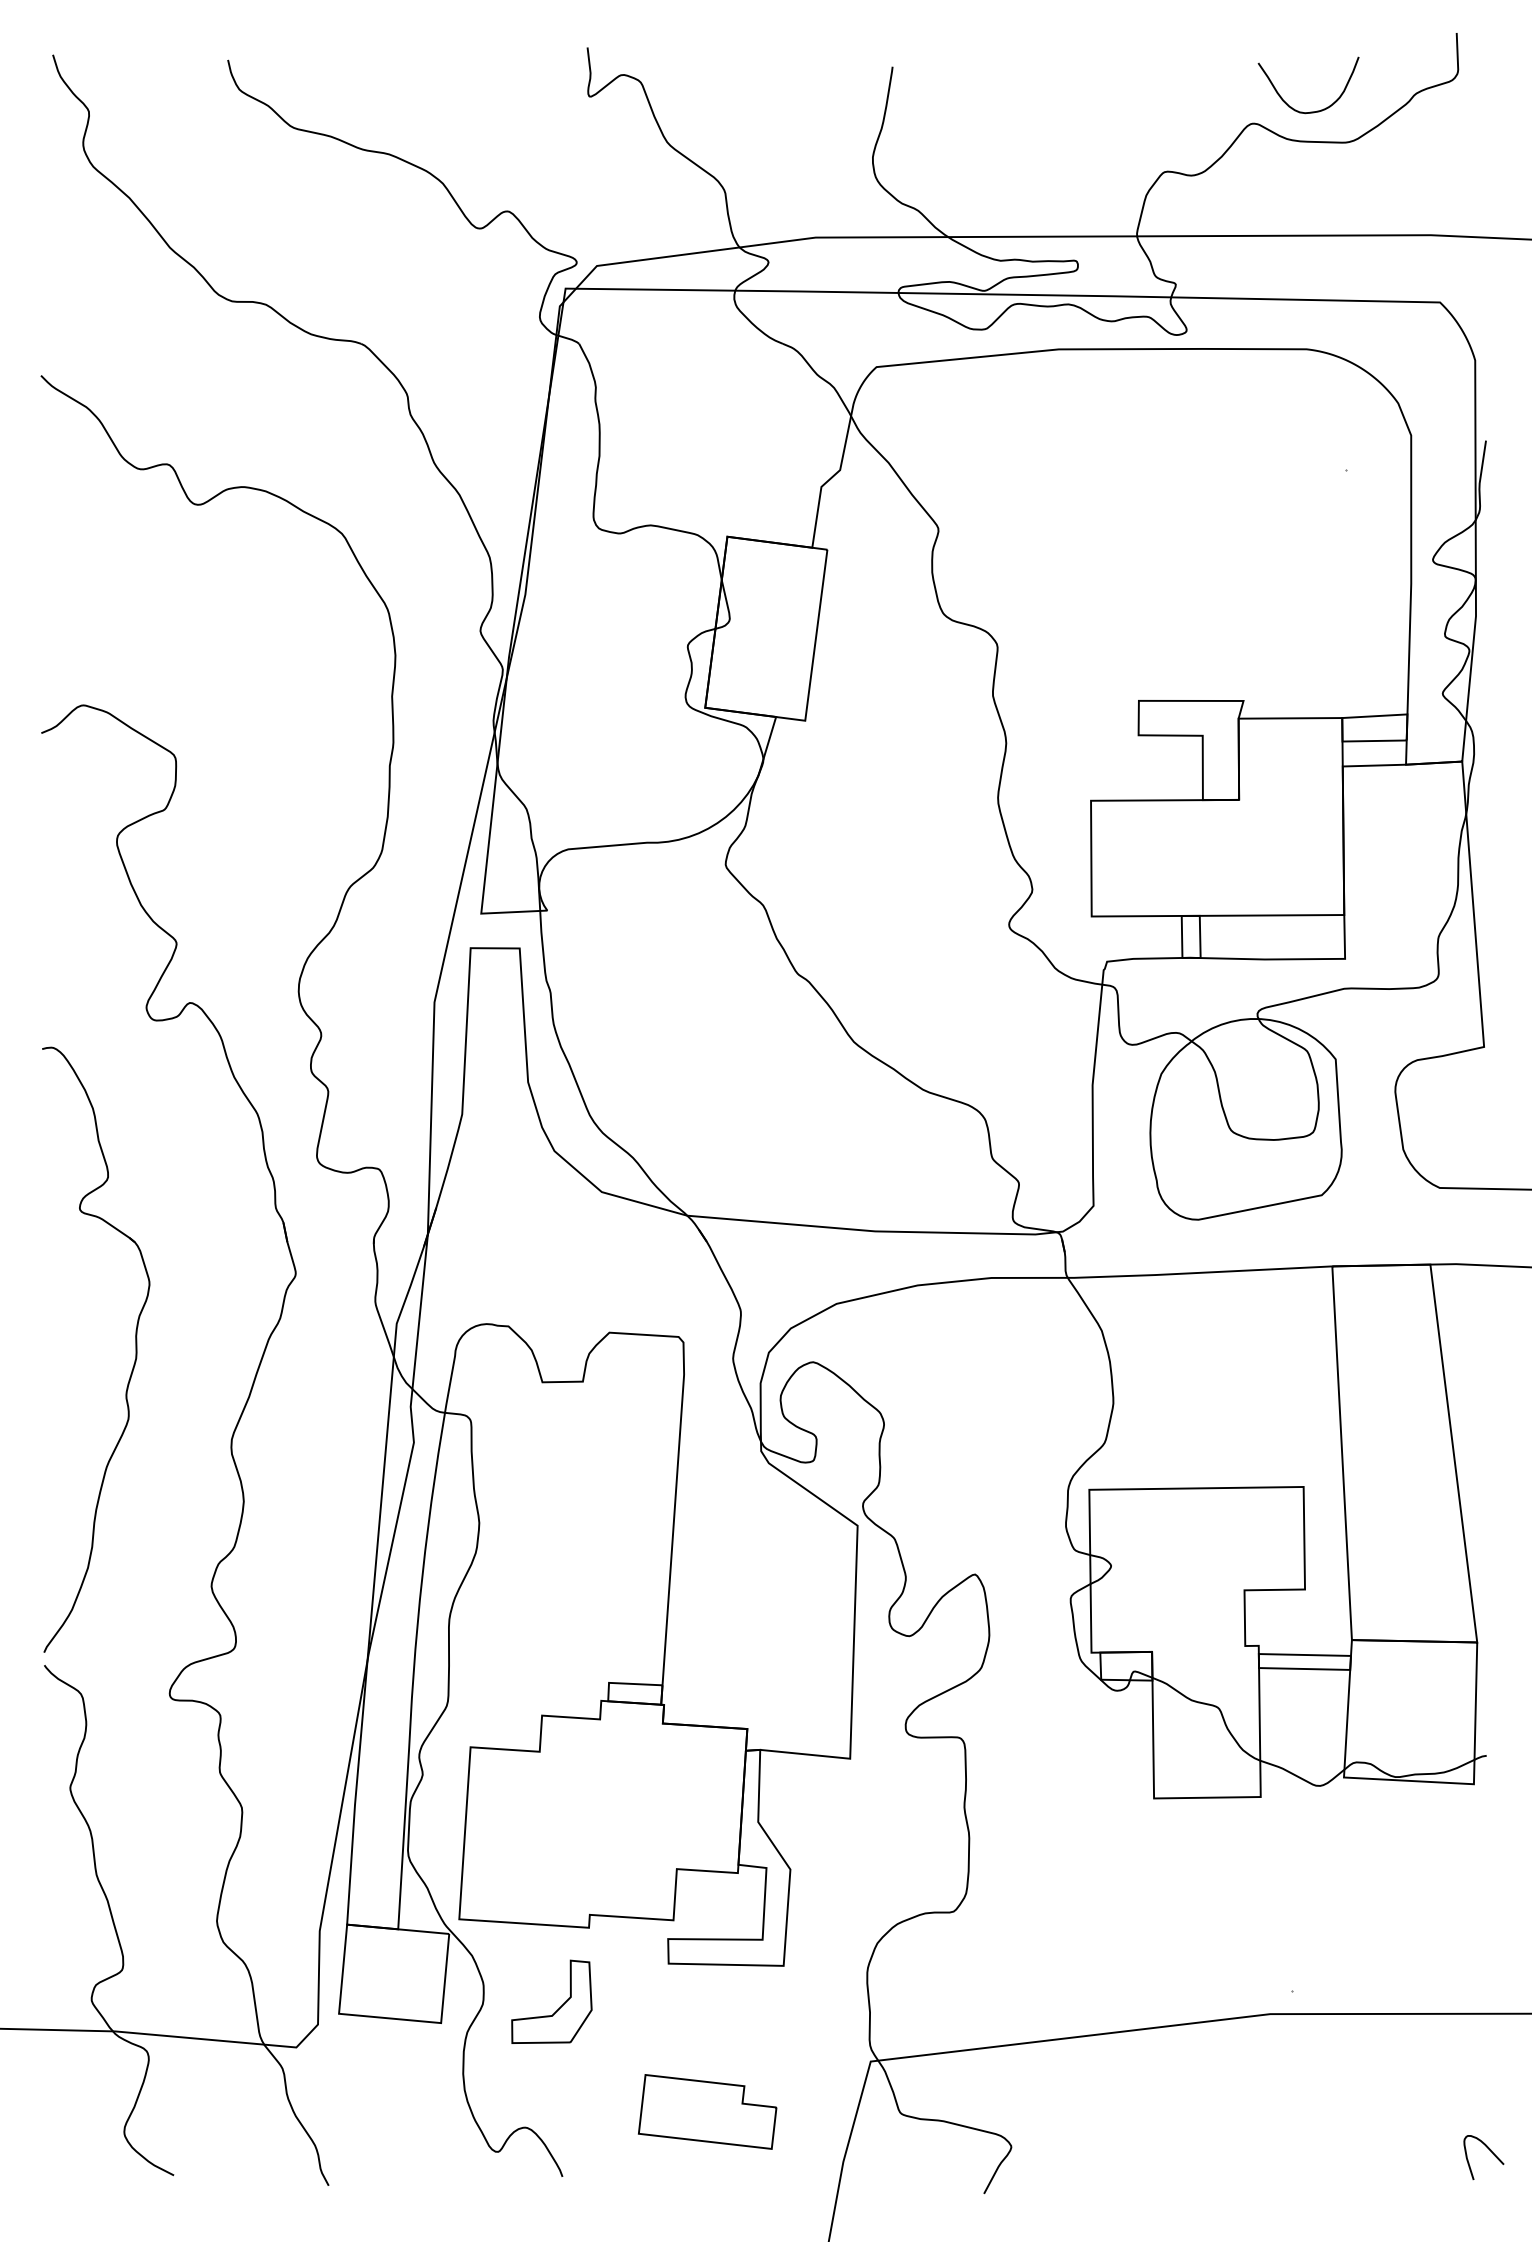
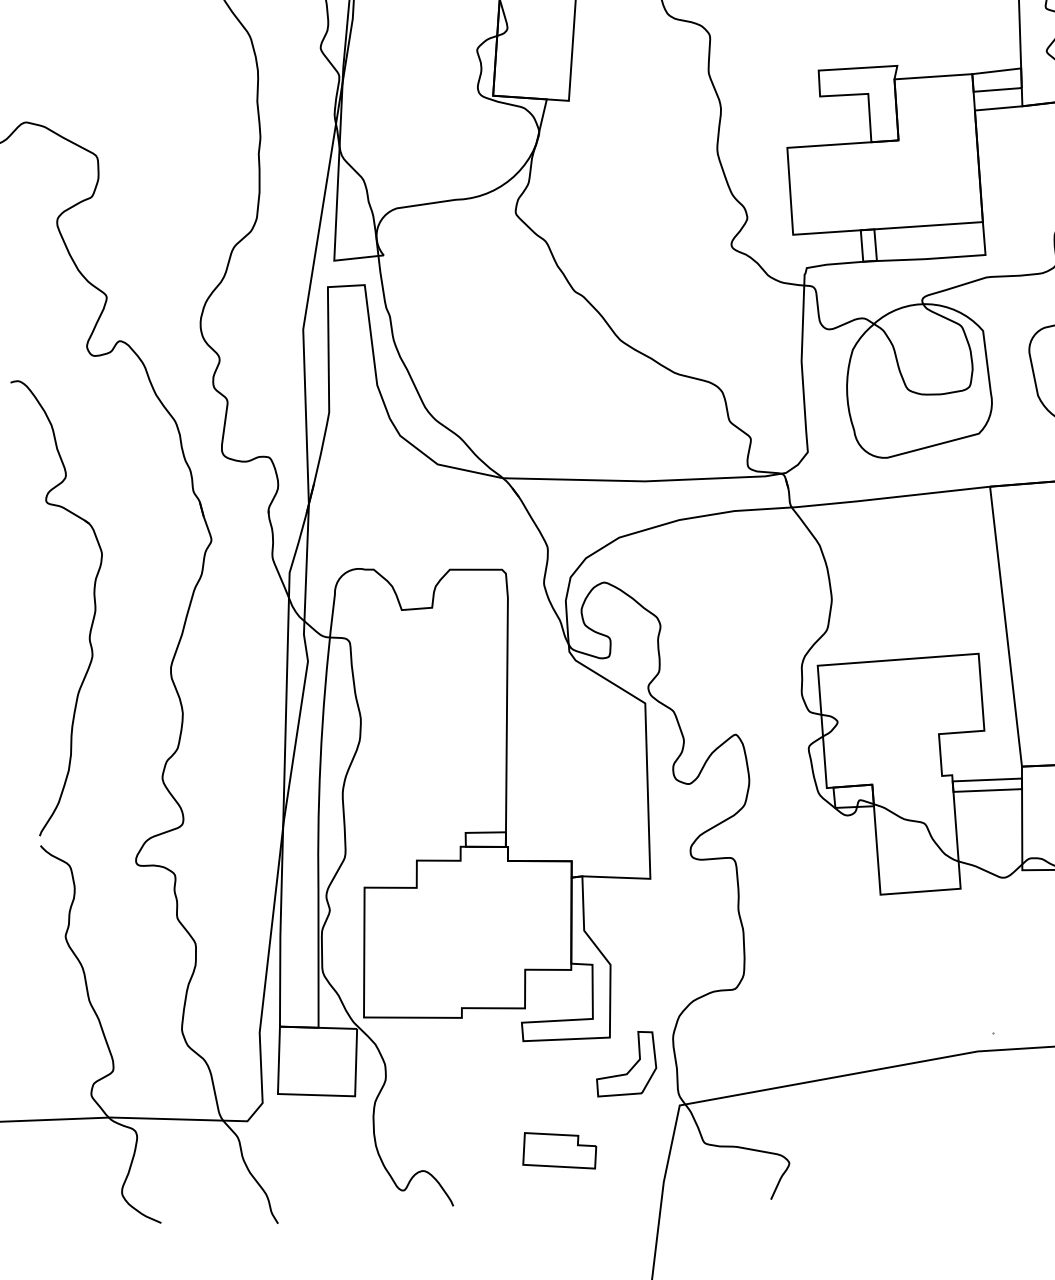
part: (558, 2008) -> (631, 1068), moved
part: (707, 2111) -> (559, 1150), size x0.71

